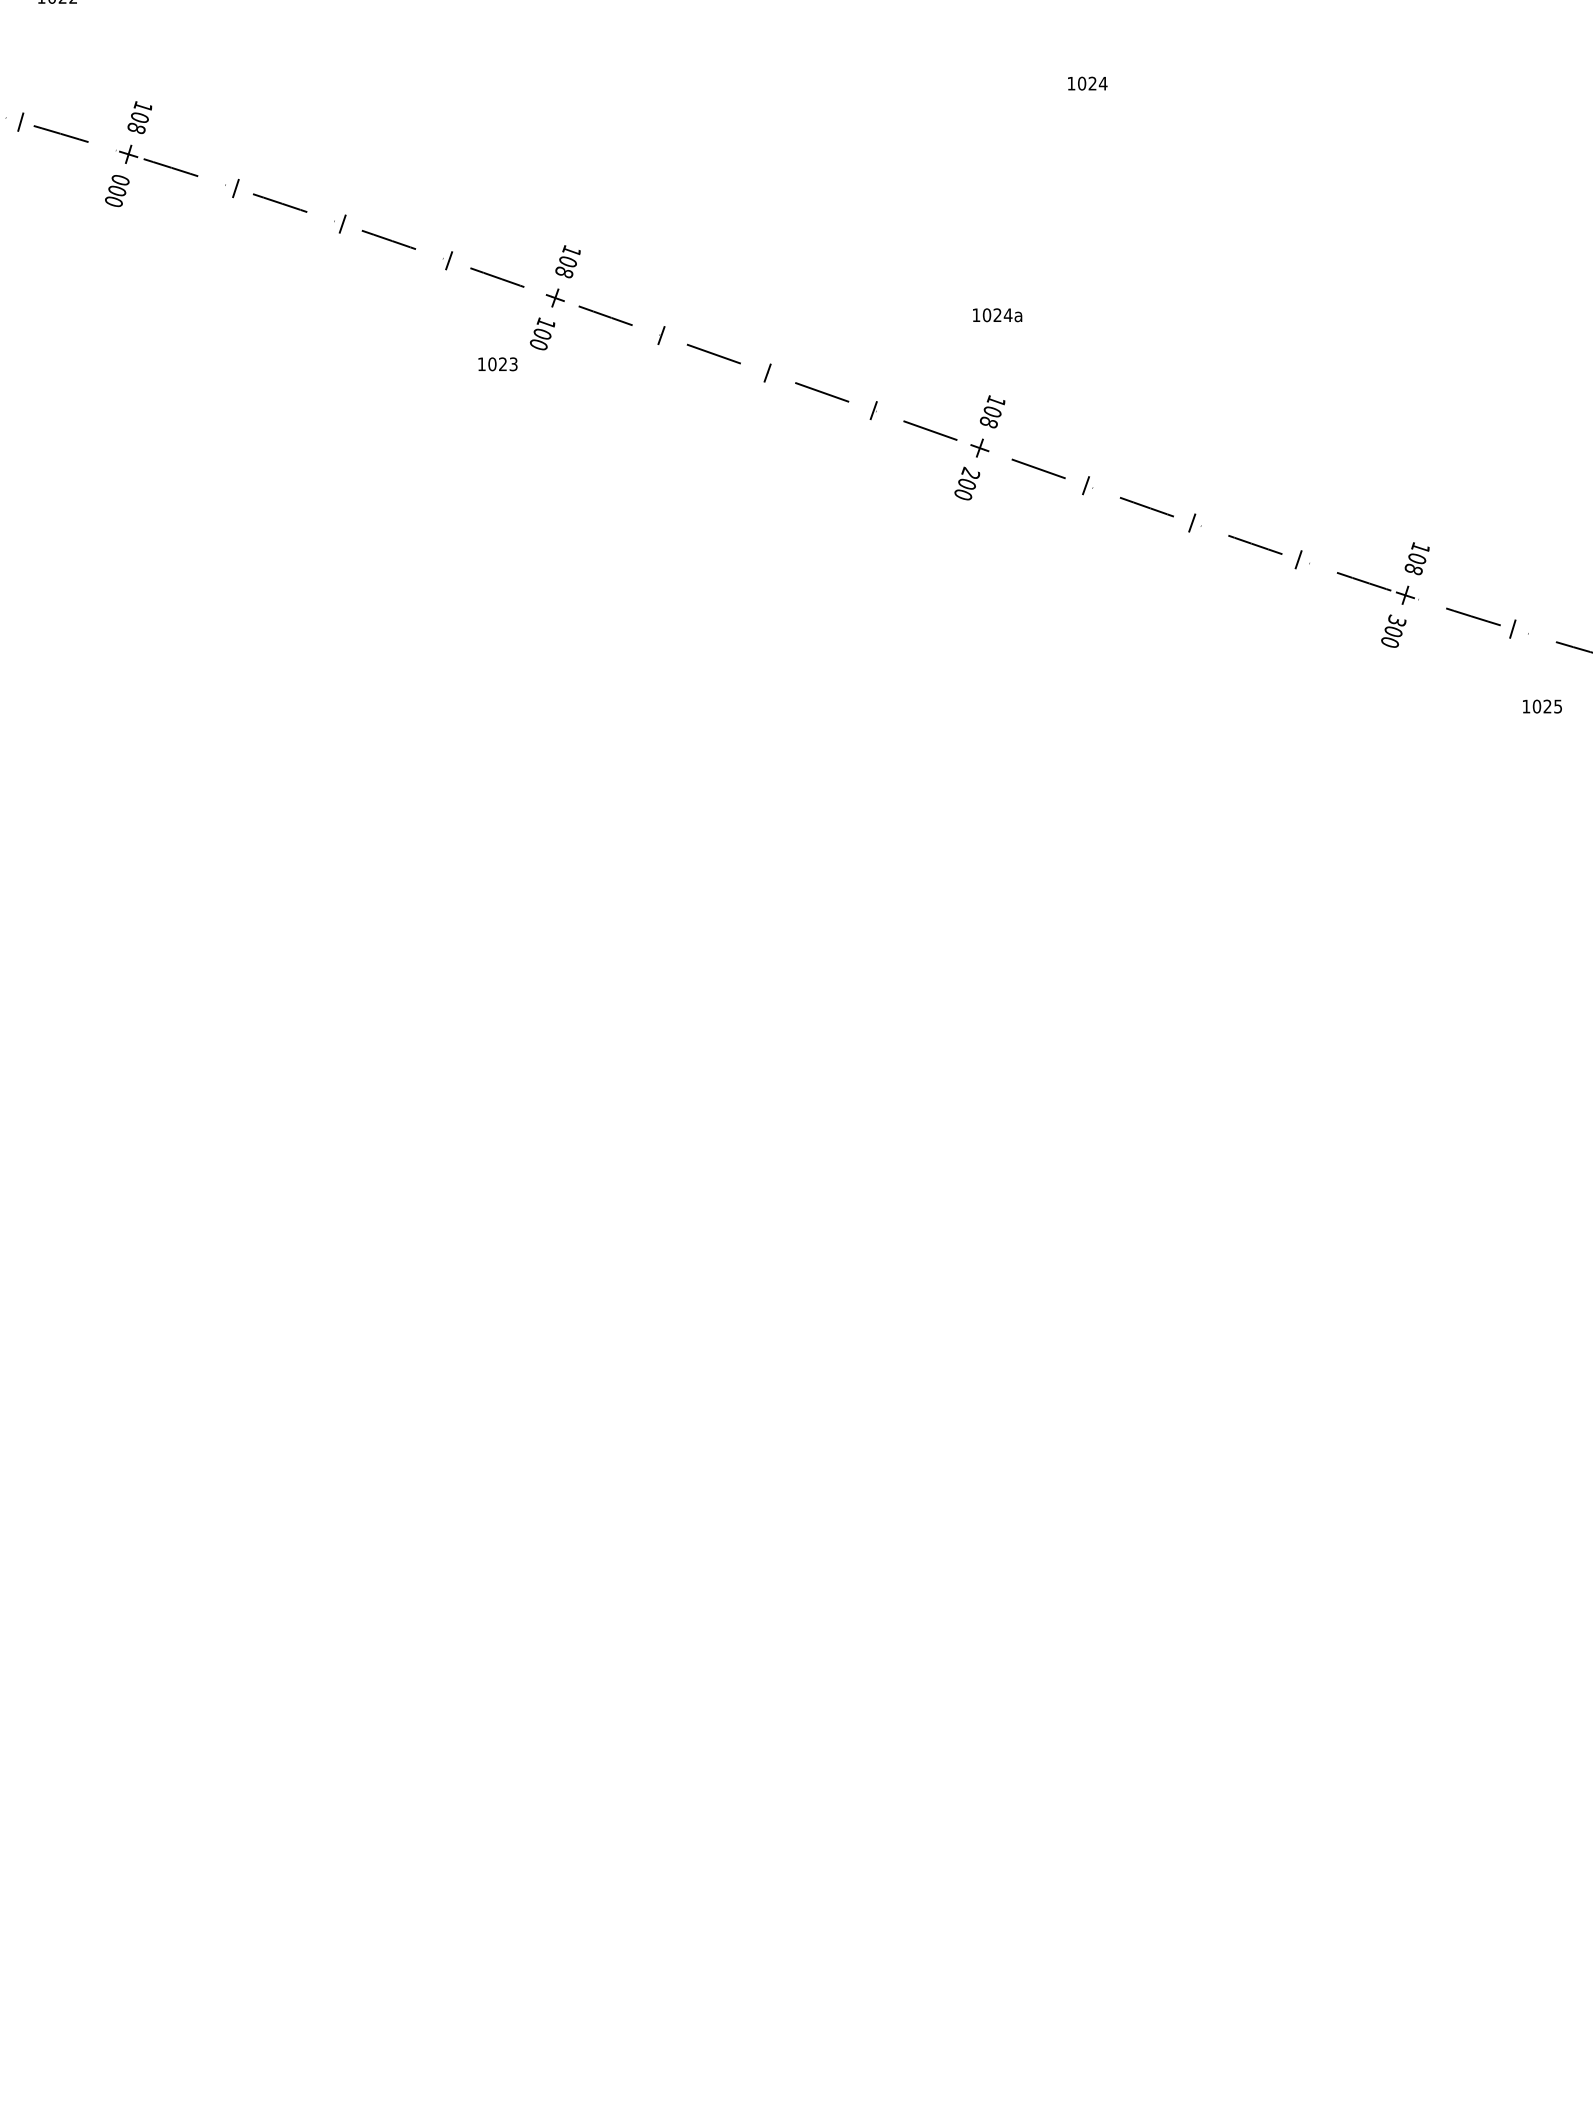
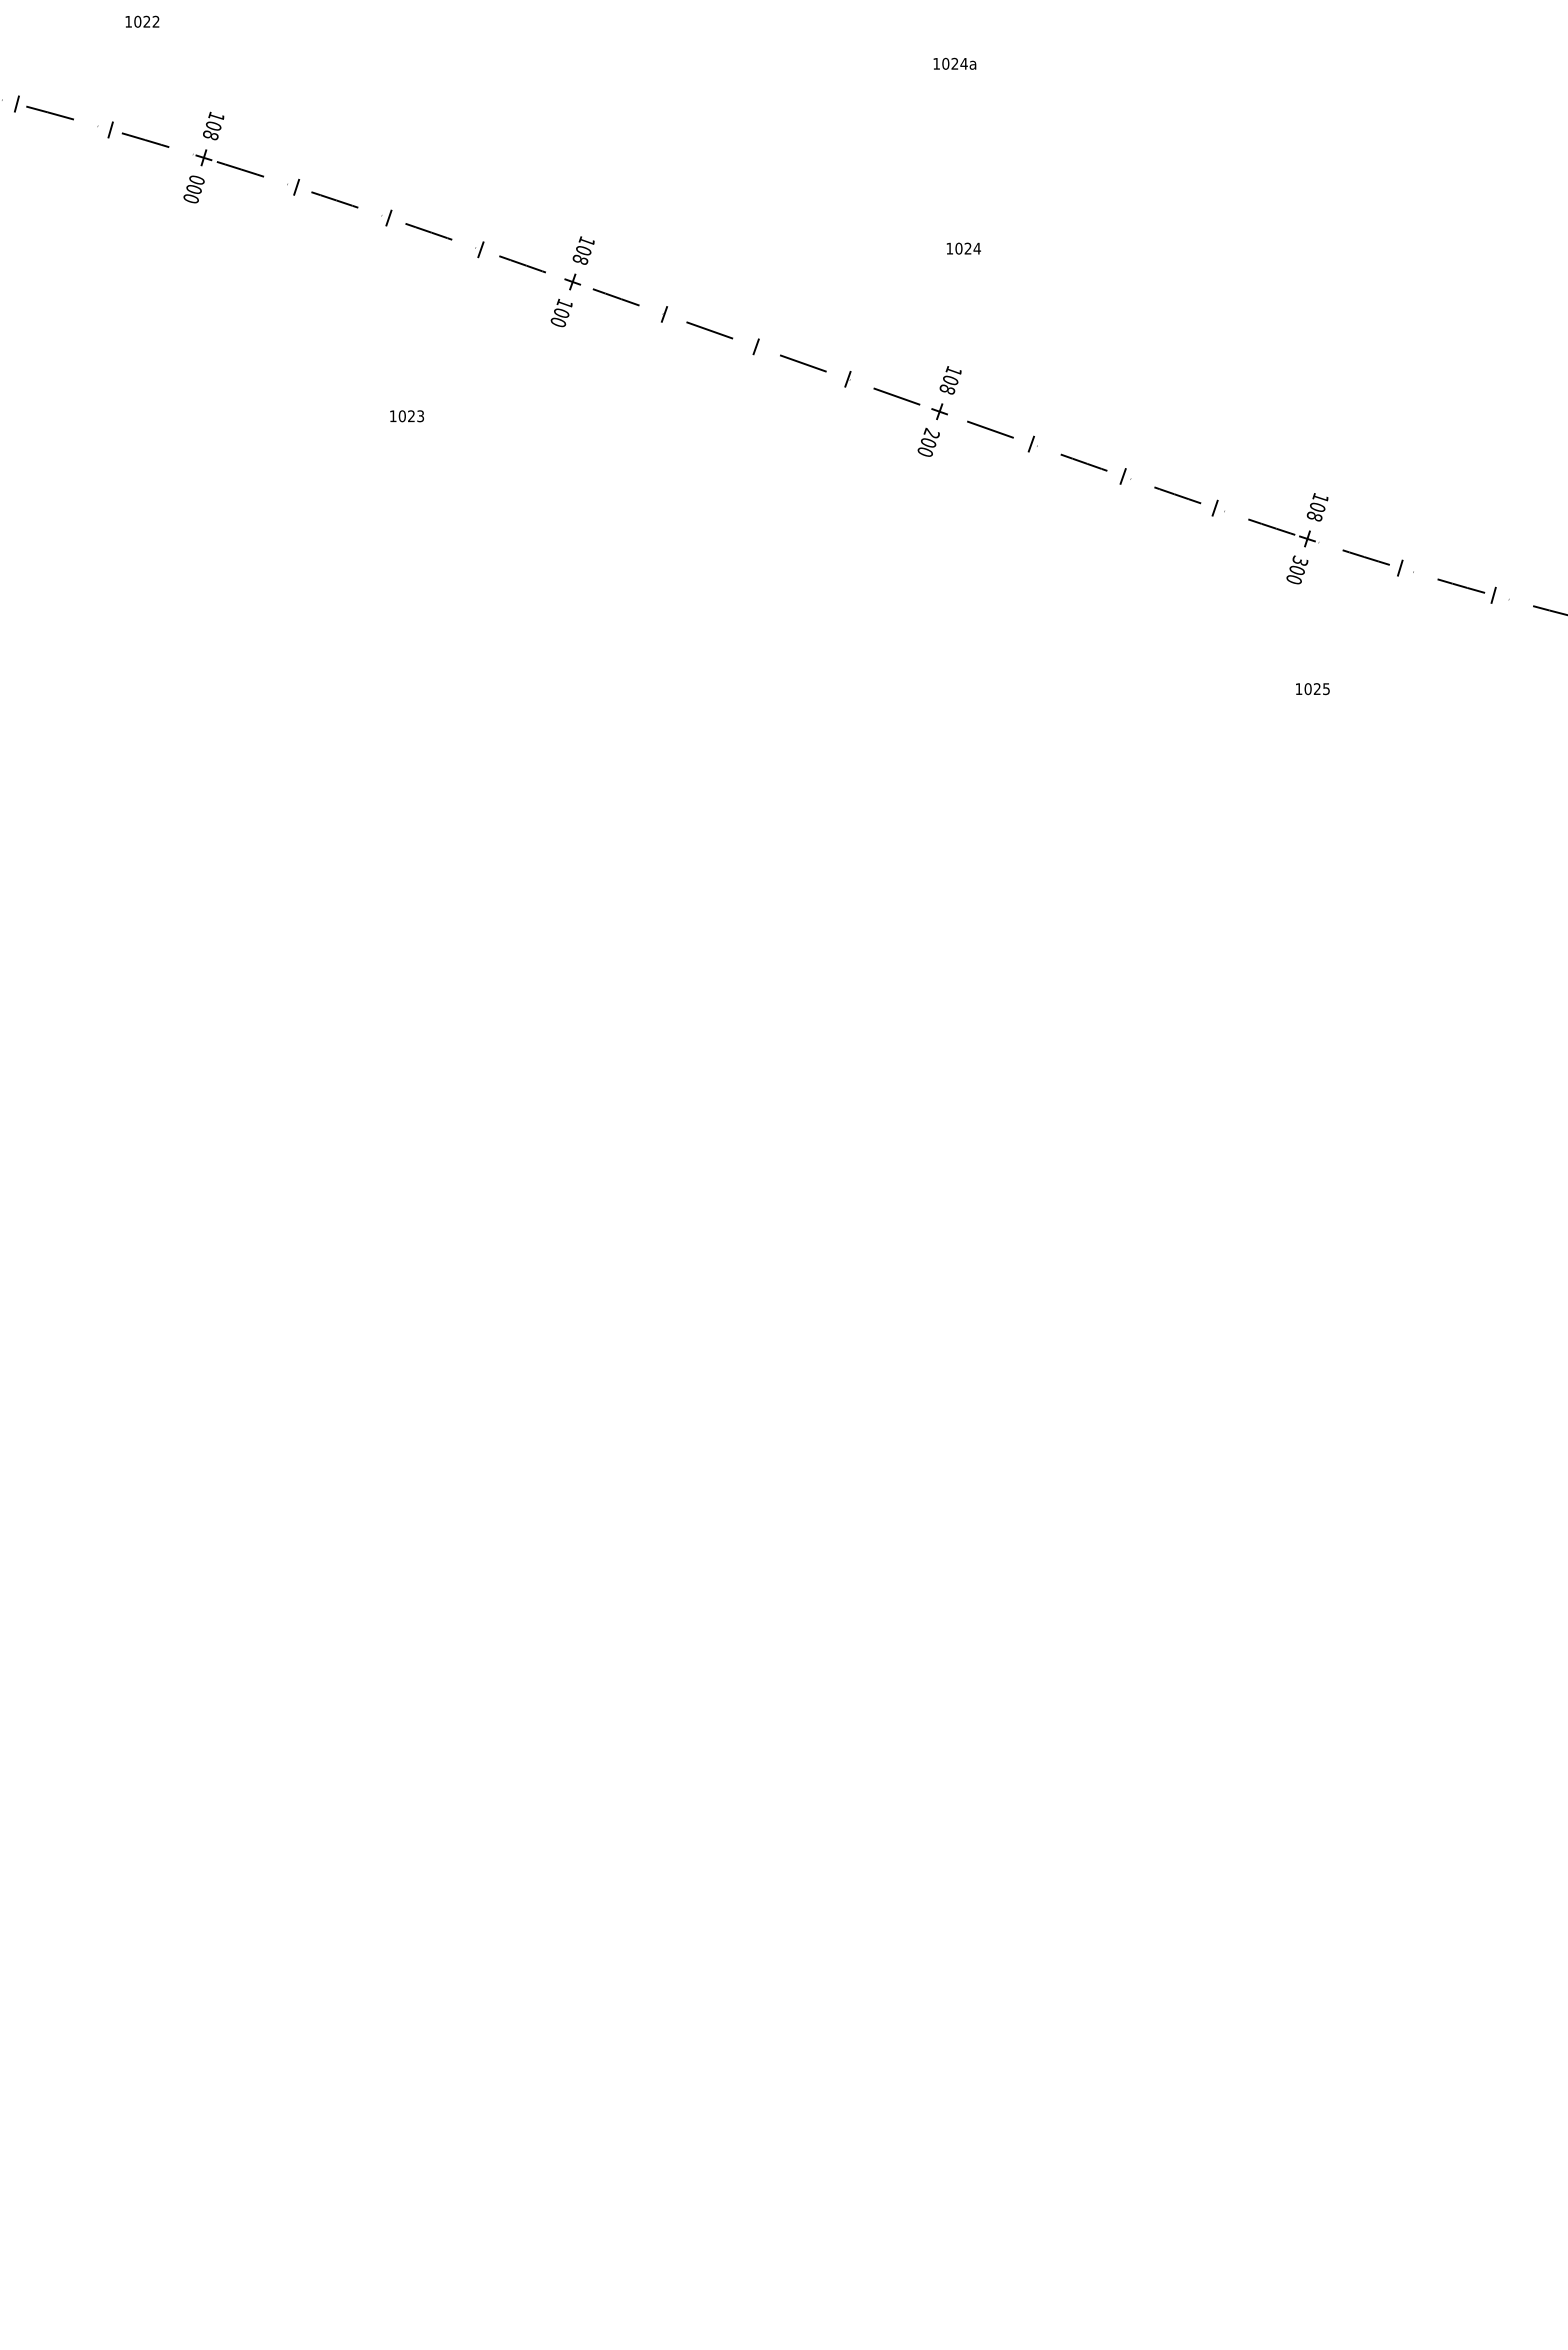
text: (1087, 83) -> (963, 248), moved
text: (997, 314) -> (954, 63), moved
text: (497, 364) -> (406, 416), moved
text: (1542, 707) -> (1312, 689), moved

